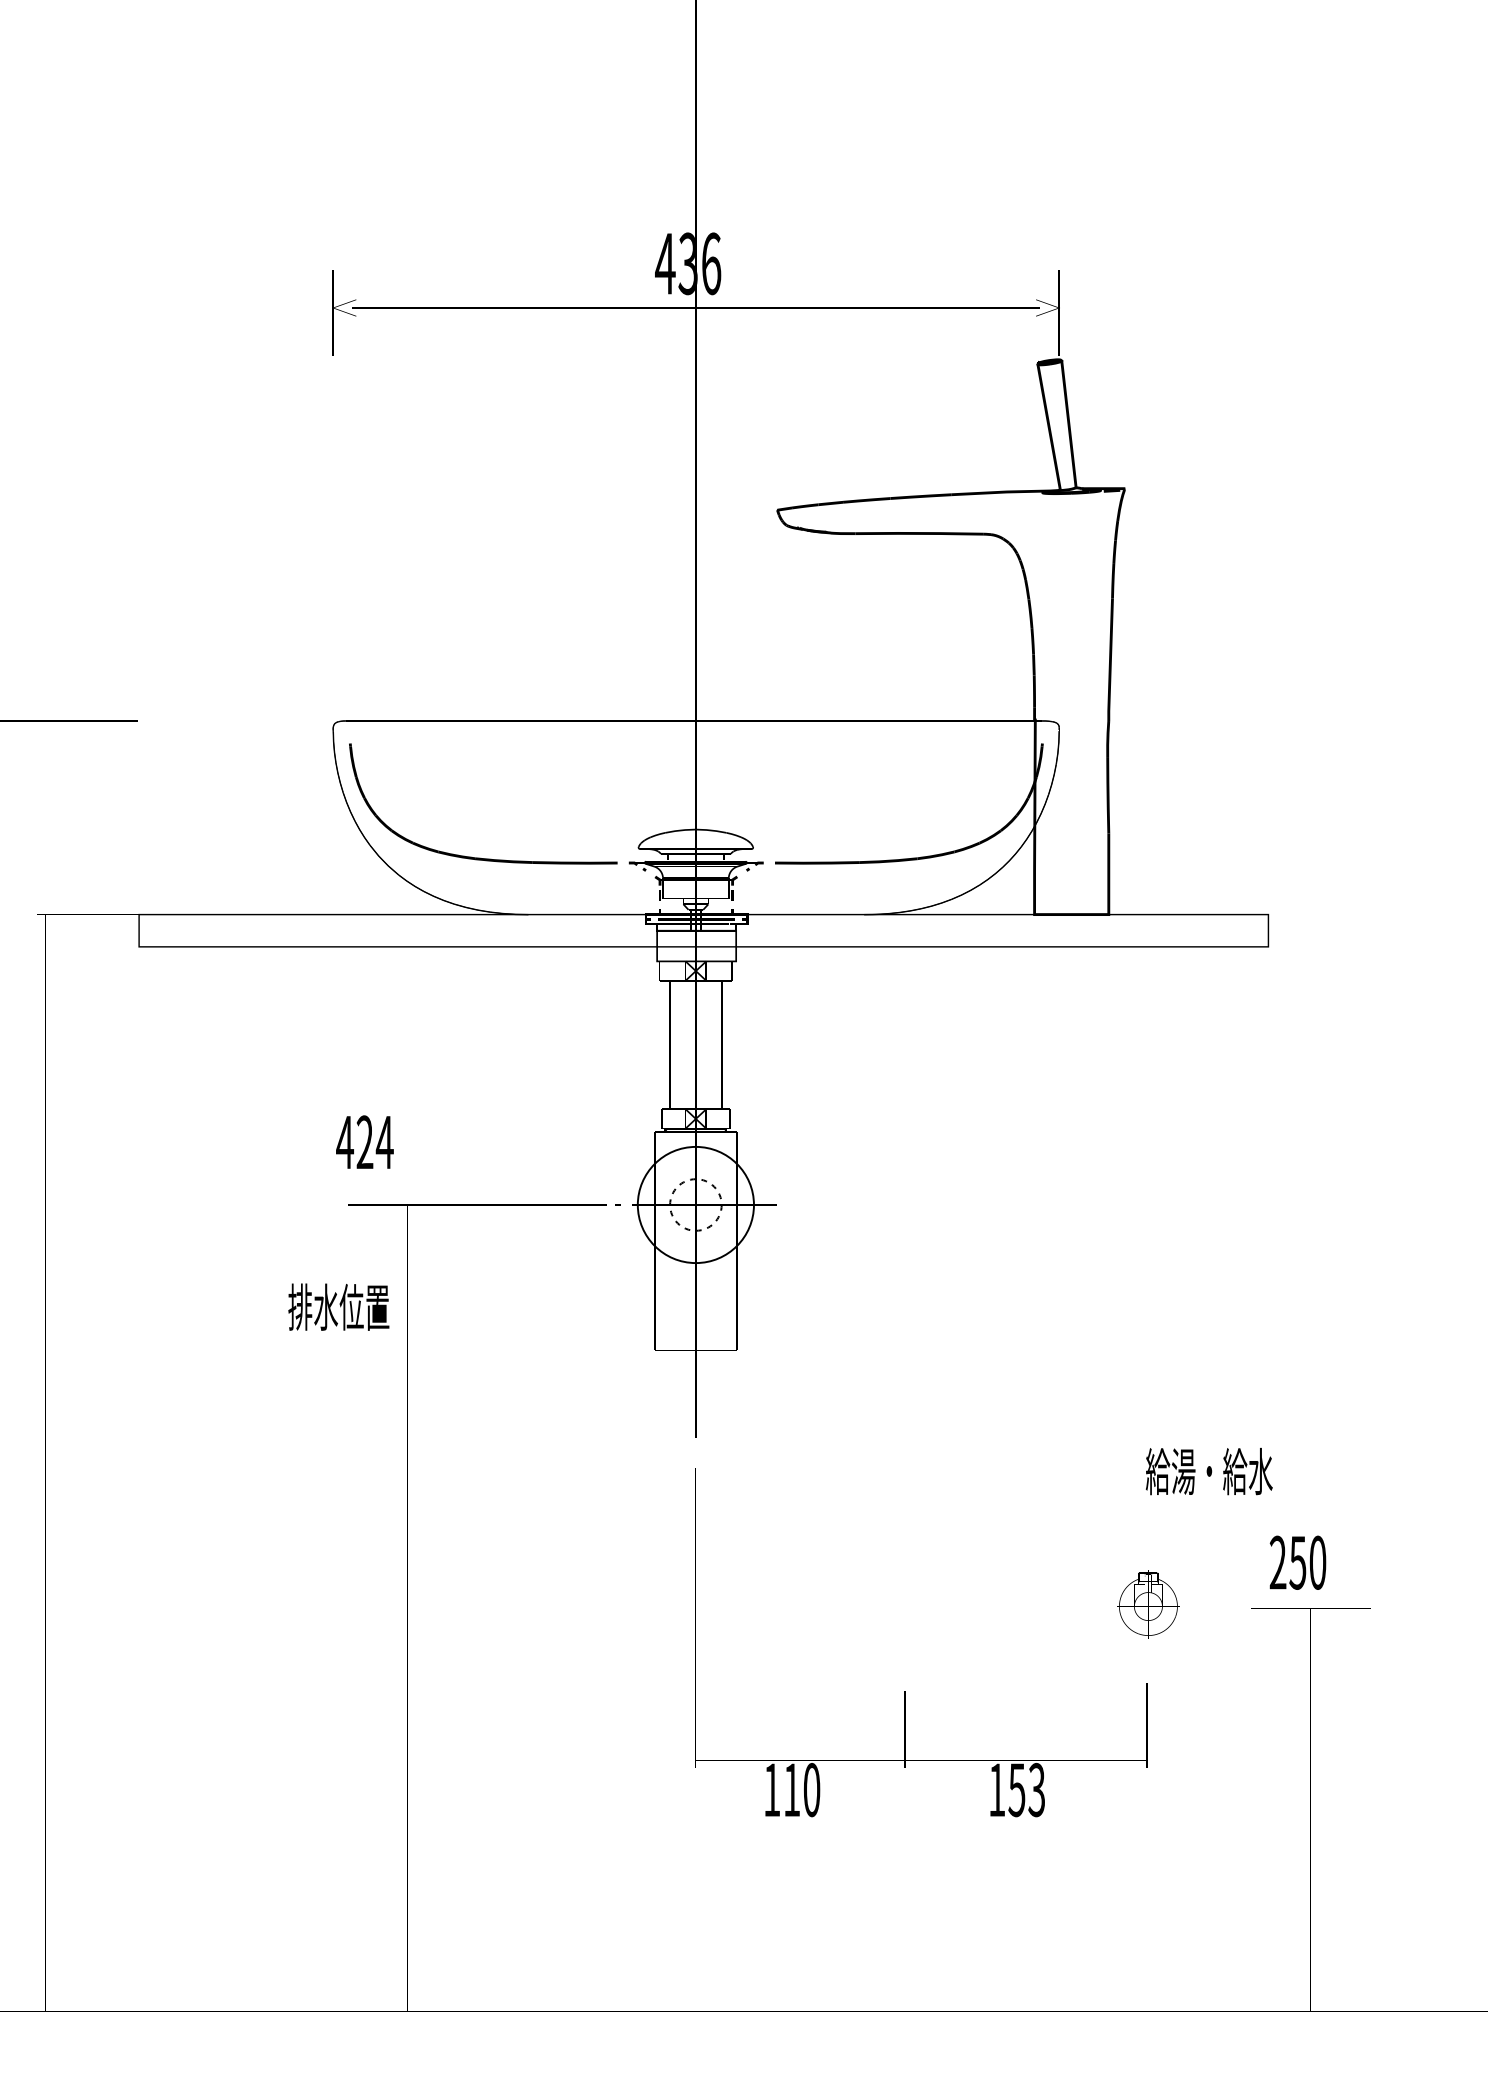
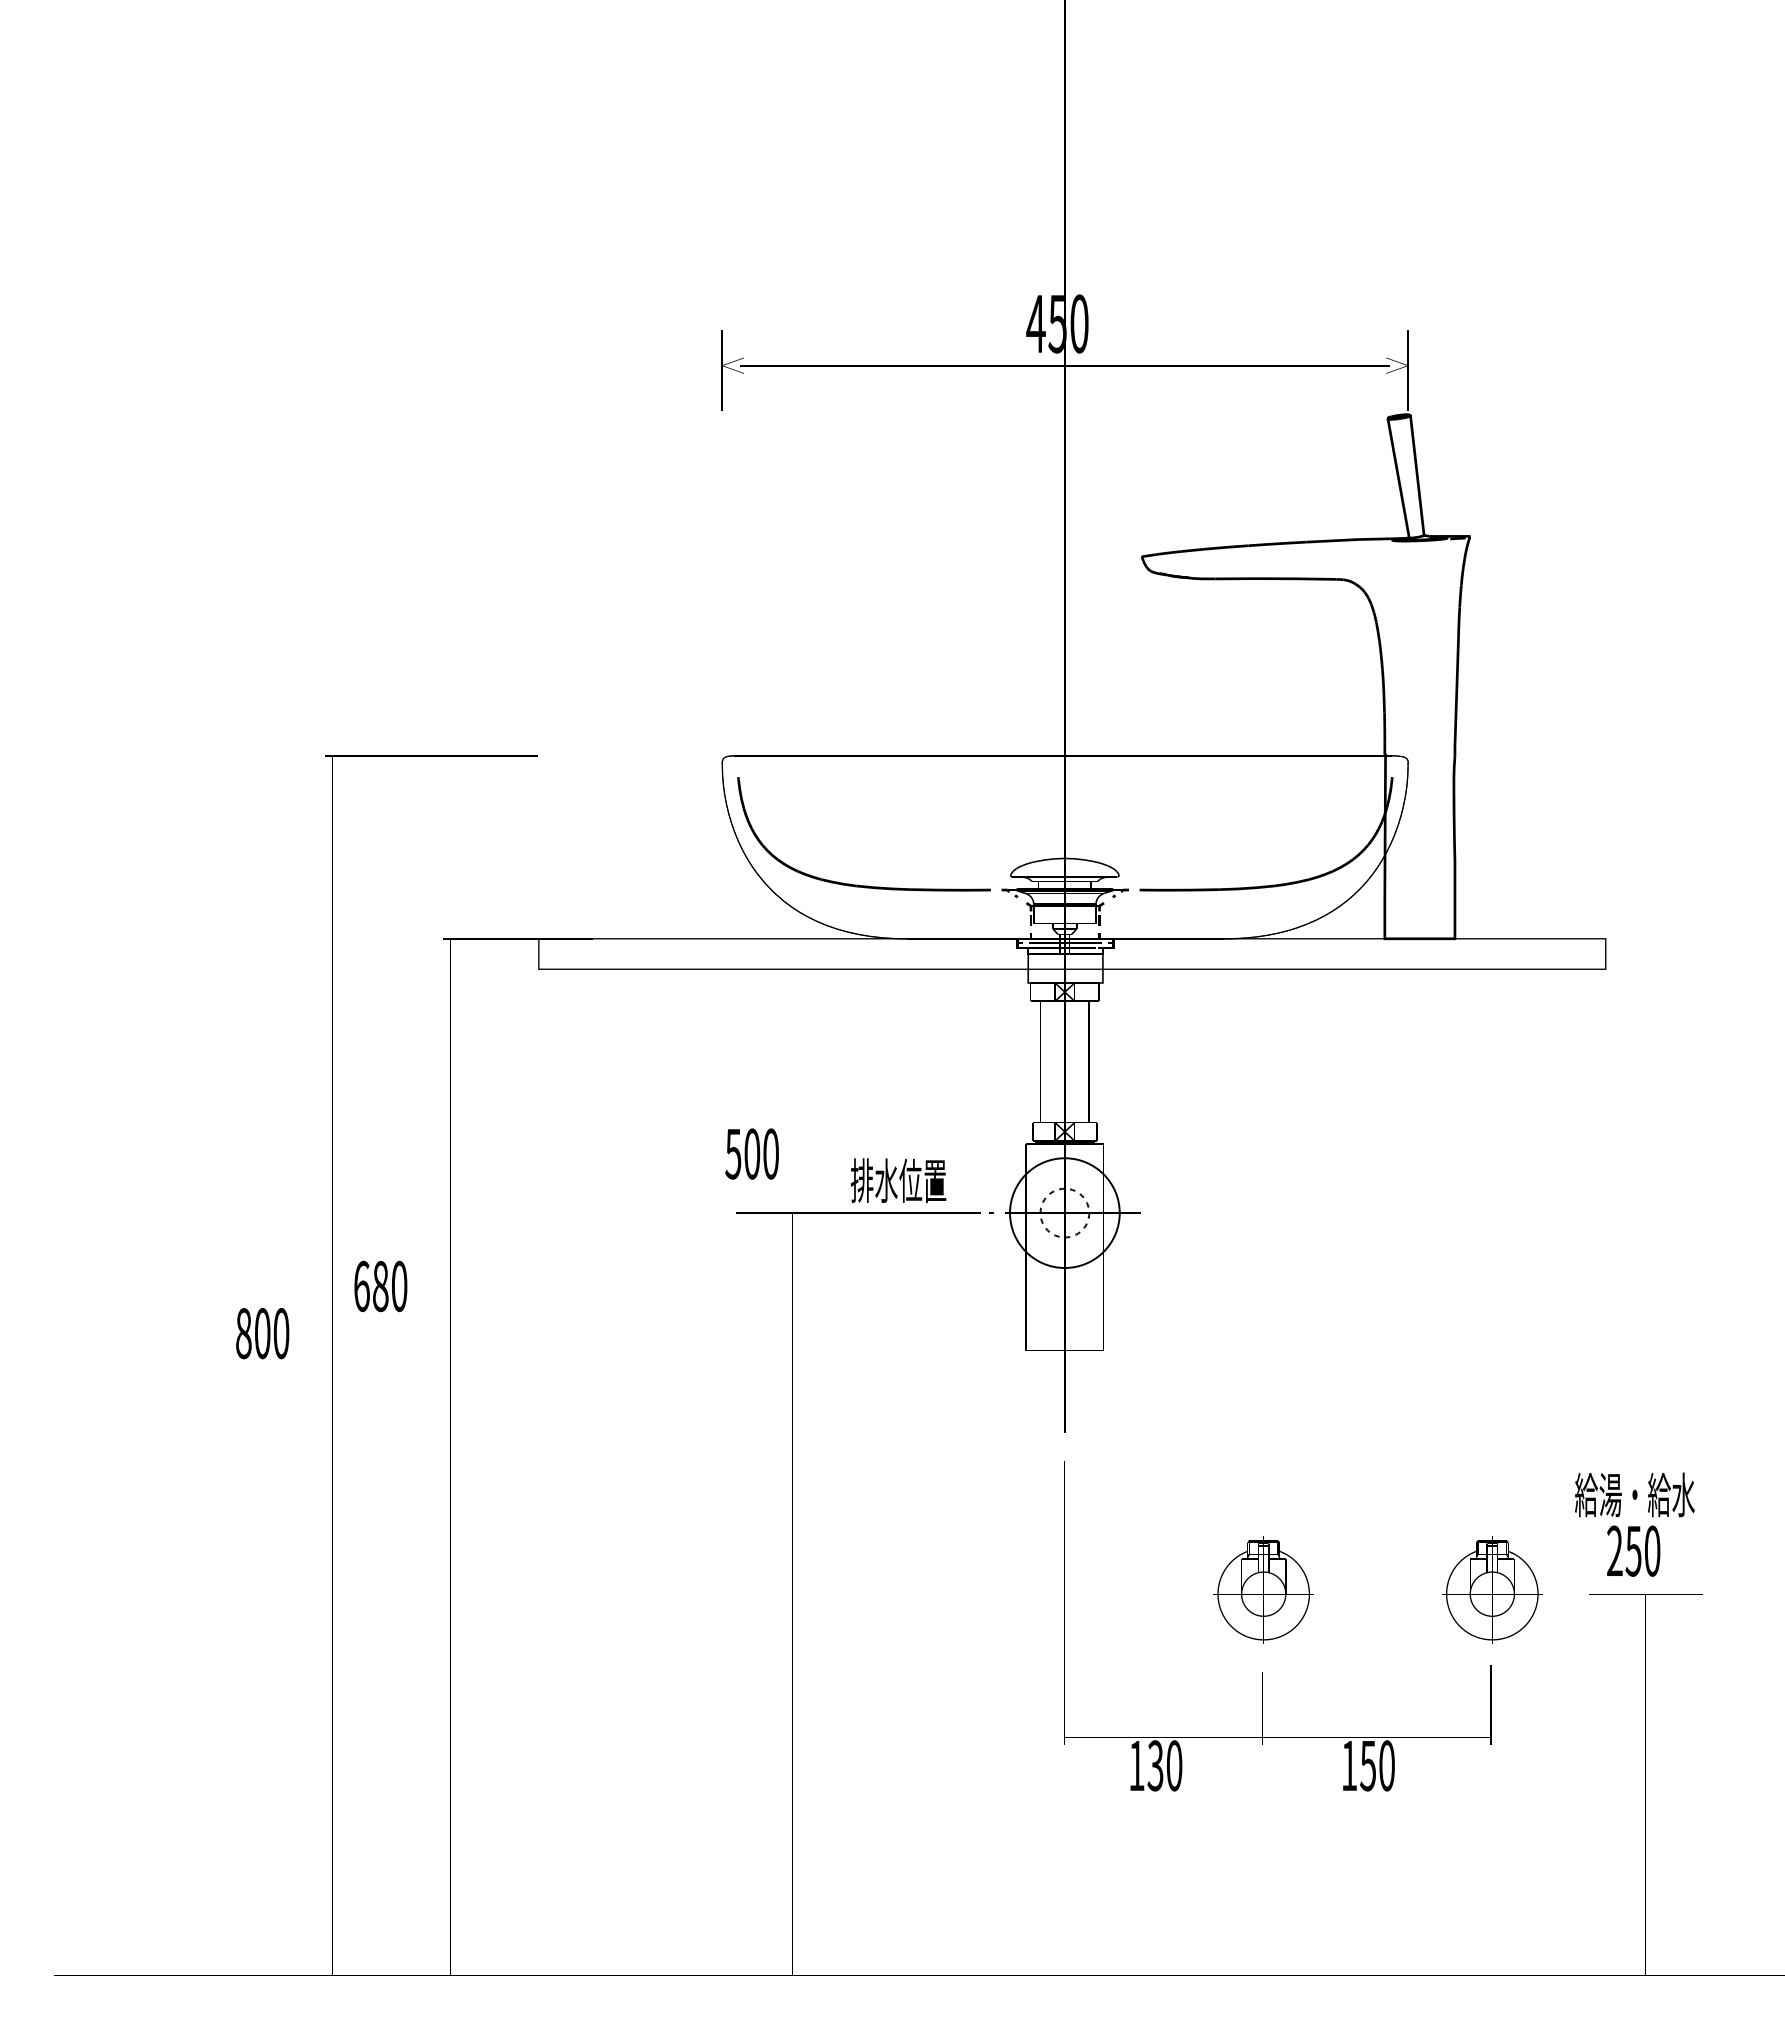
text: (699, 263) -> (1068, 323), 436 -> 450
text: (364, 1141) -> (751, 1153), 424 -> 500
text: (338, 1306) -> (898, 1180), moved
text: (1208, 1471) -> (1634, 1494), moved
part: (906, 1603) -> (1263, 1589), added
part: (1148, 1603) -> (1492, 1589), size x1.67
text: (791, 1789) -> (1155, 1765), 110 -> 130
text: (1036, 1789) -> (1386, 1765), 153 -> 150

